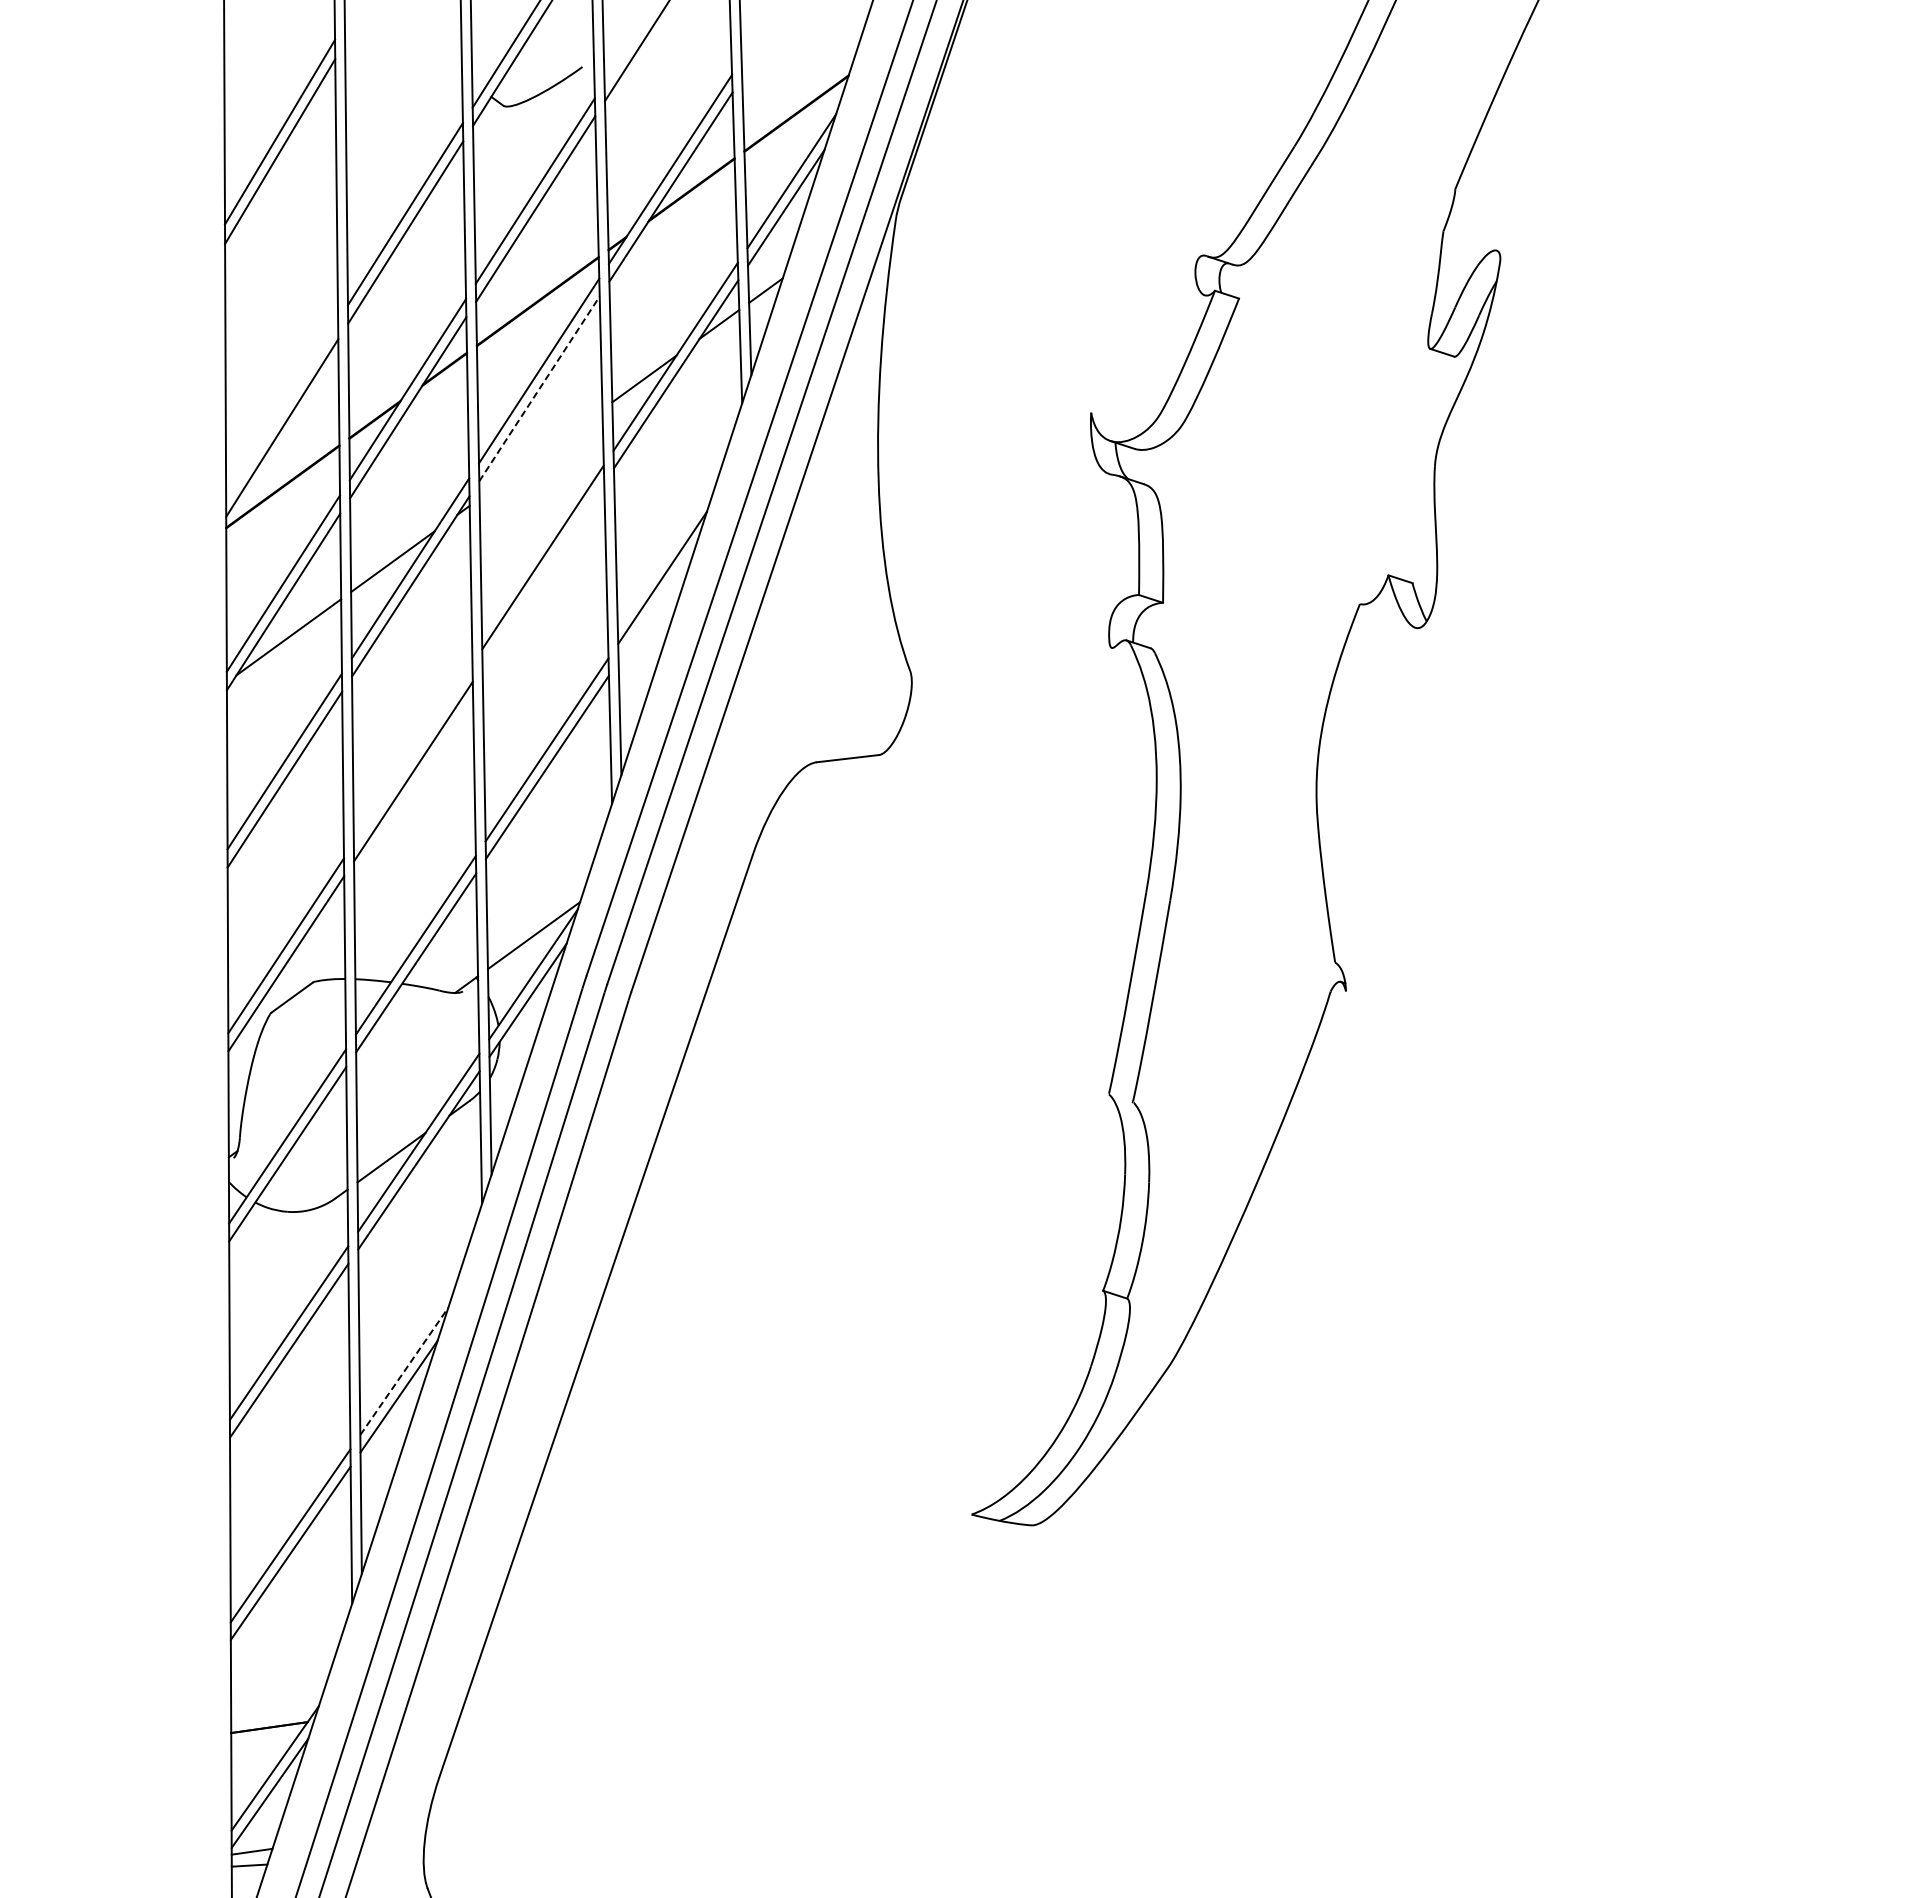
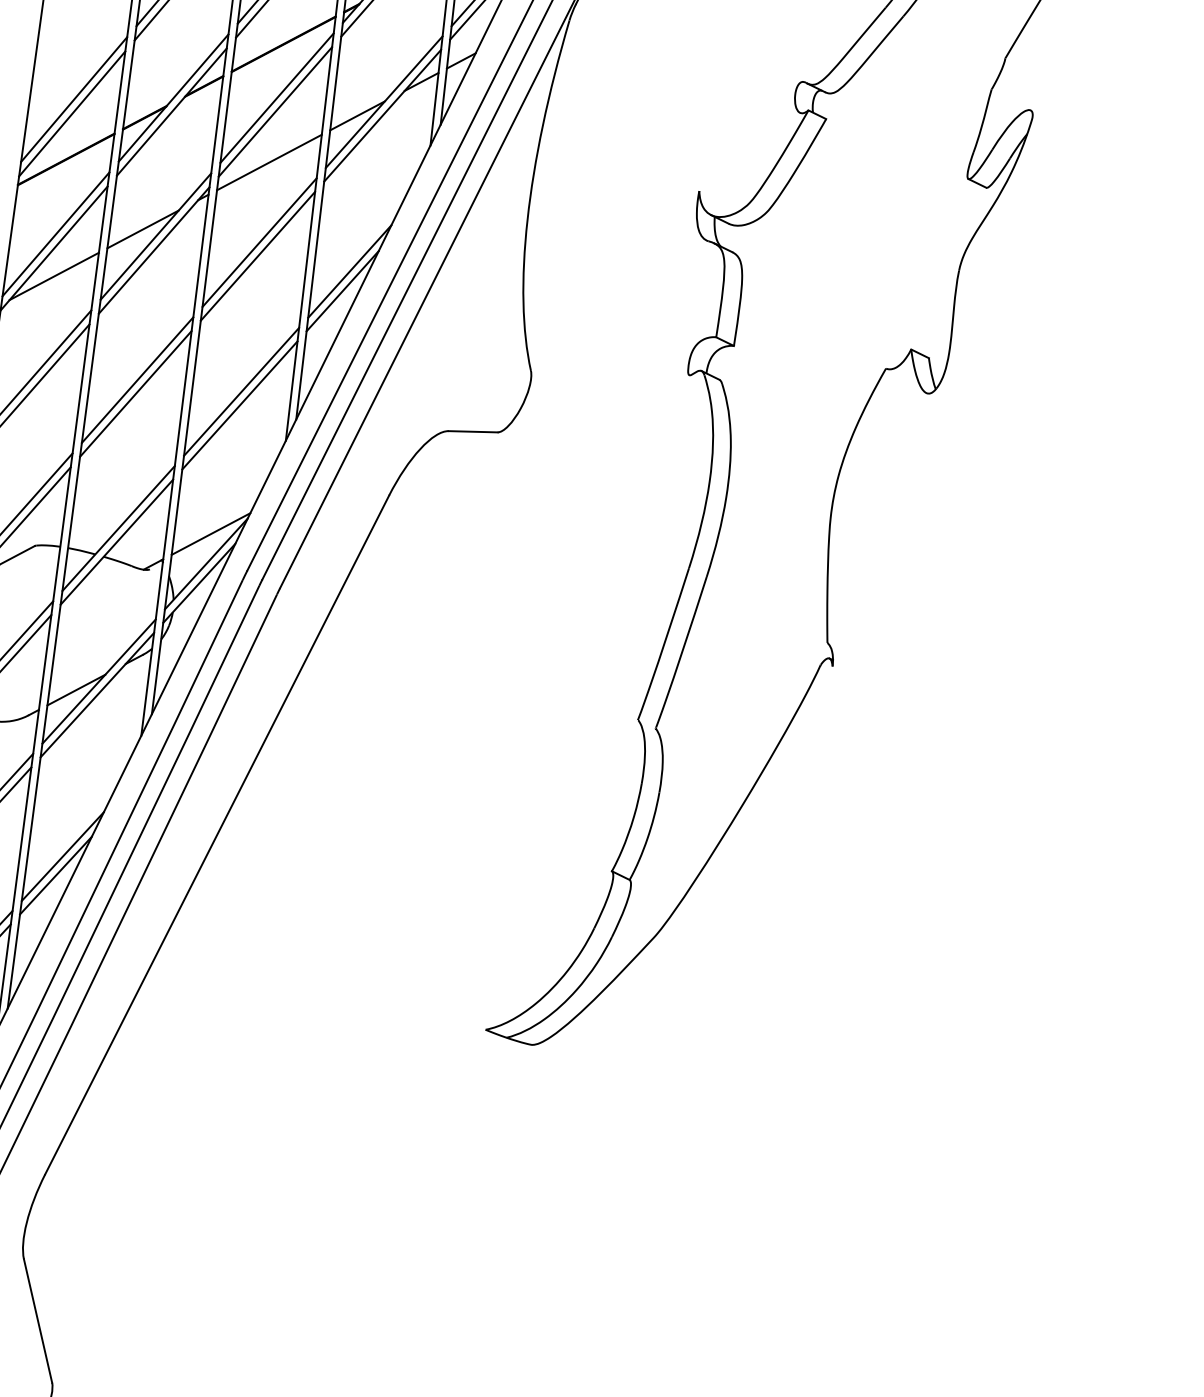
line: (539, 388) -> (275, 111), dashed -> solid
line: (282, 409) -> (74, 99), added
line: (540, 453) -> (269, 162), added
line: (543, 575) -> (257, 256), added
line: (656, 603) -> (342, 290), added
line: (412, 753) -> (137, 379), added
line: (404, 1370) -> (63, 855), dashed -> solid

